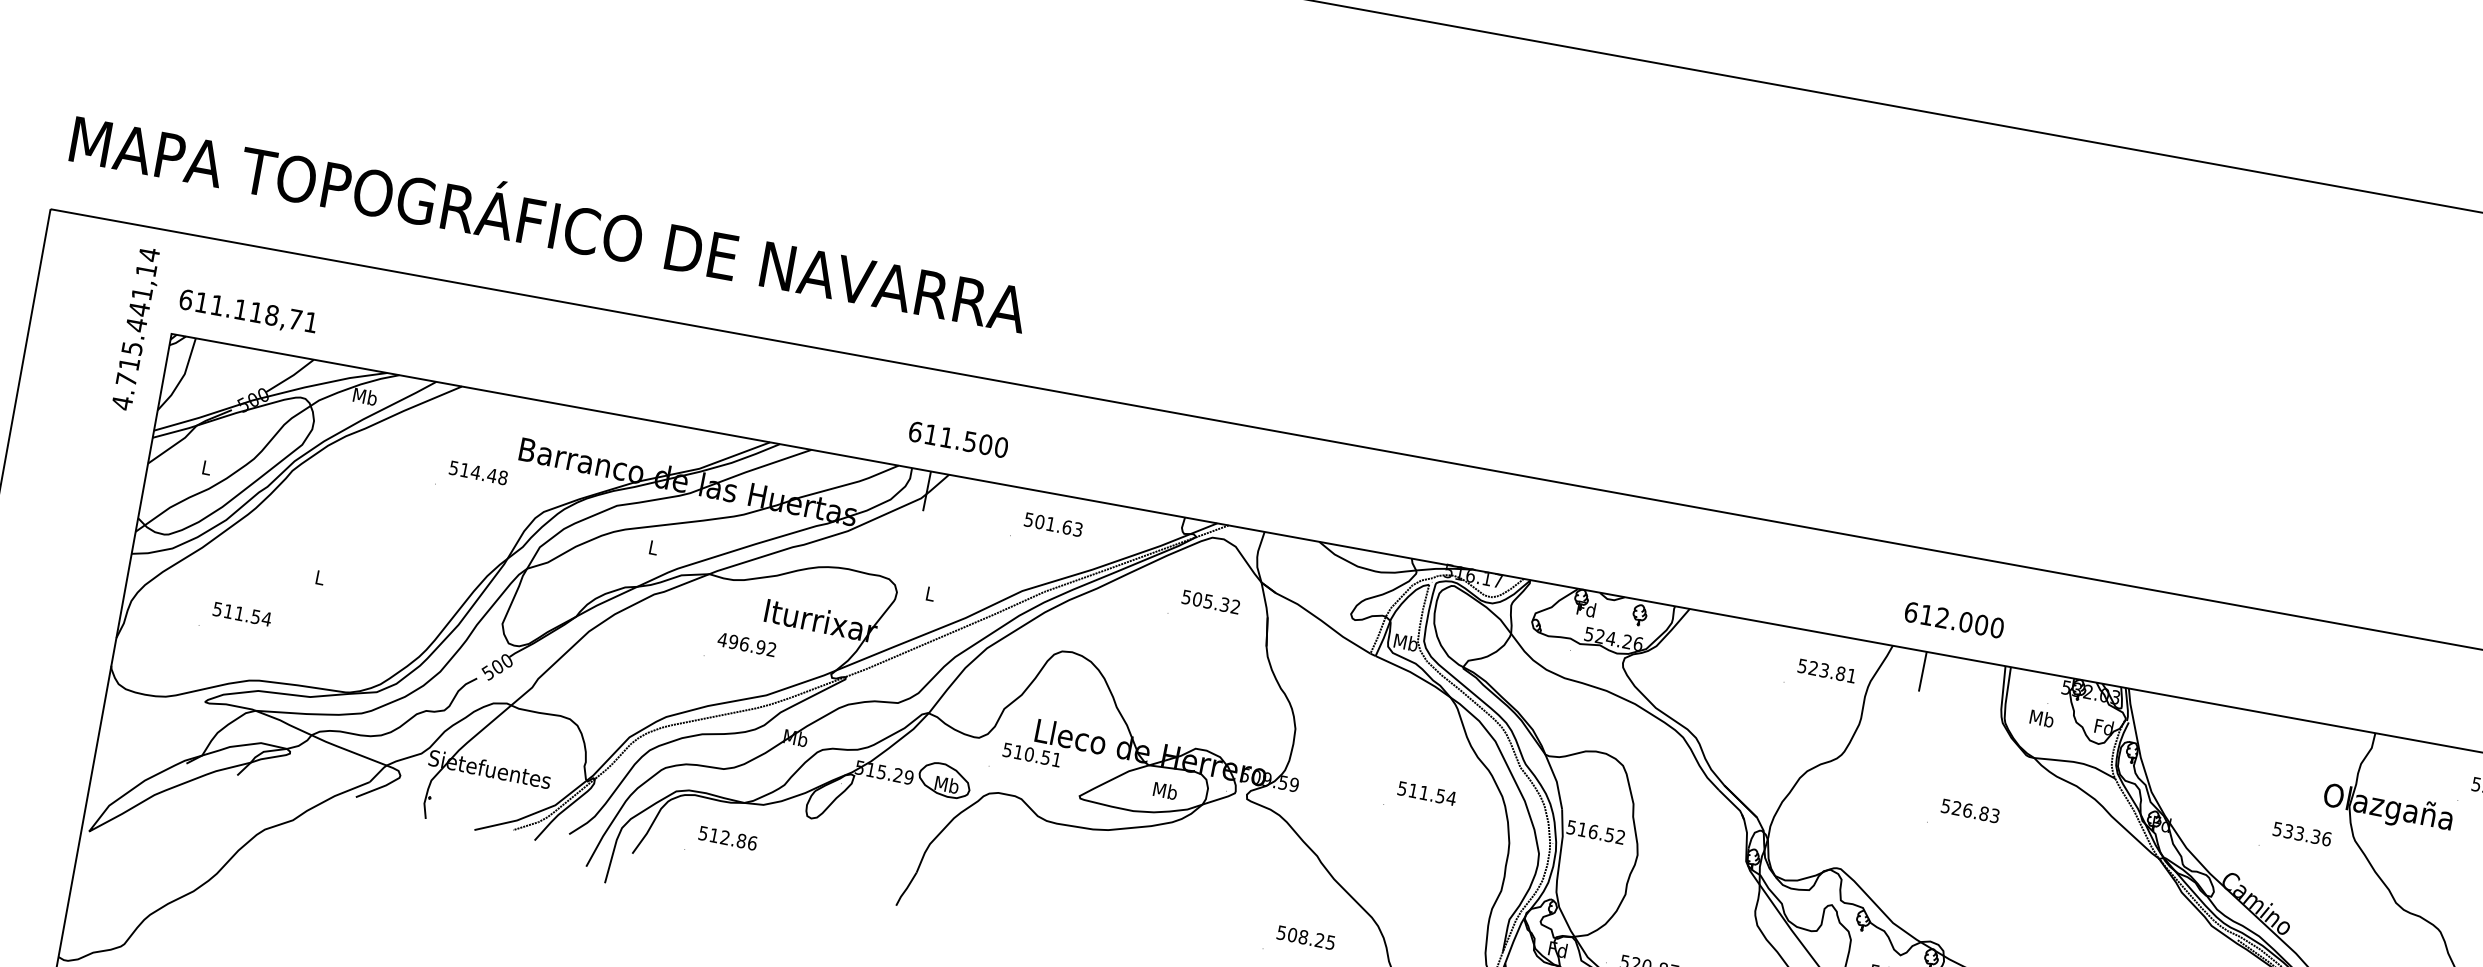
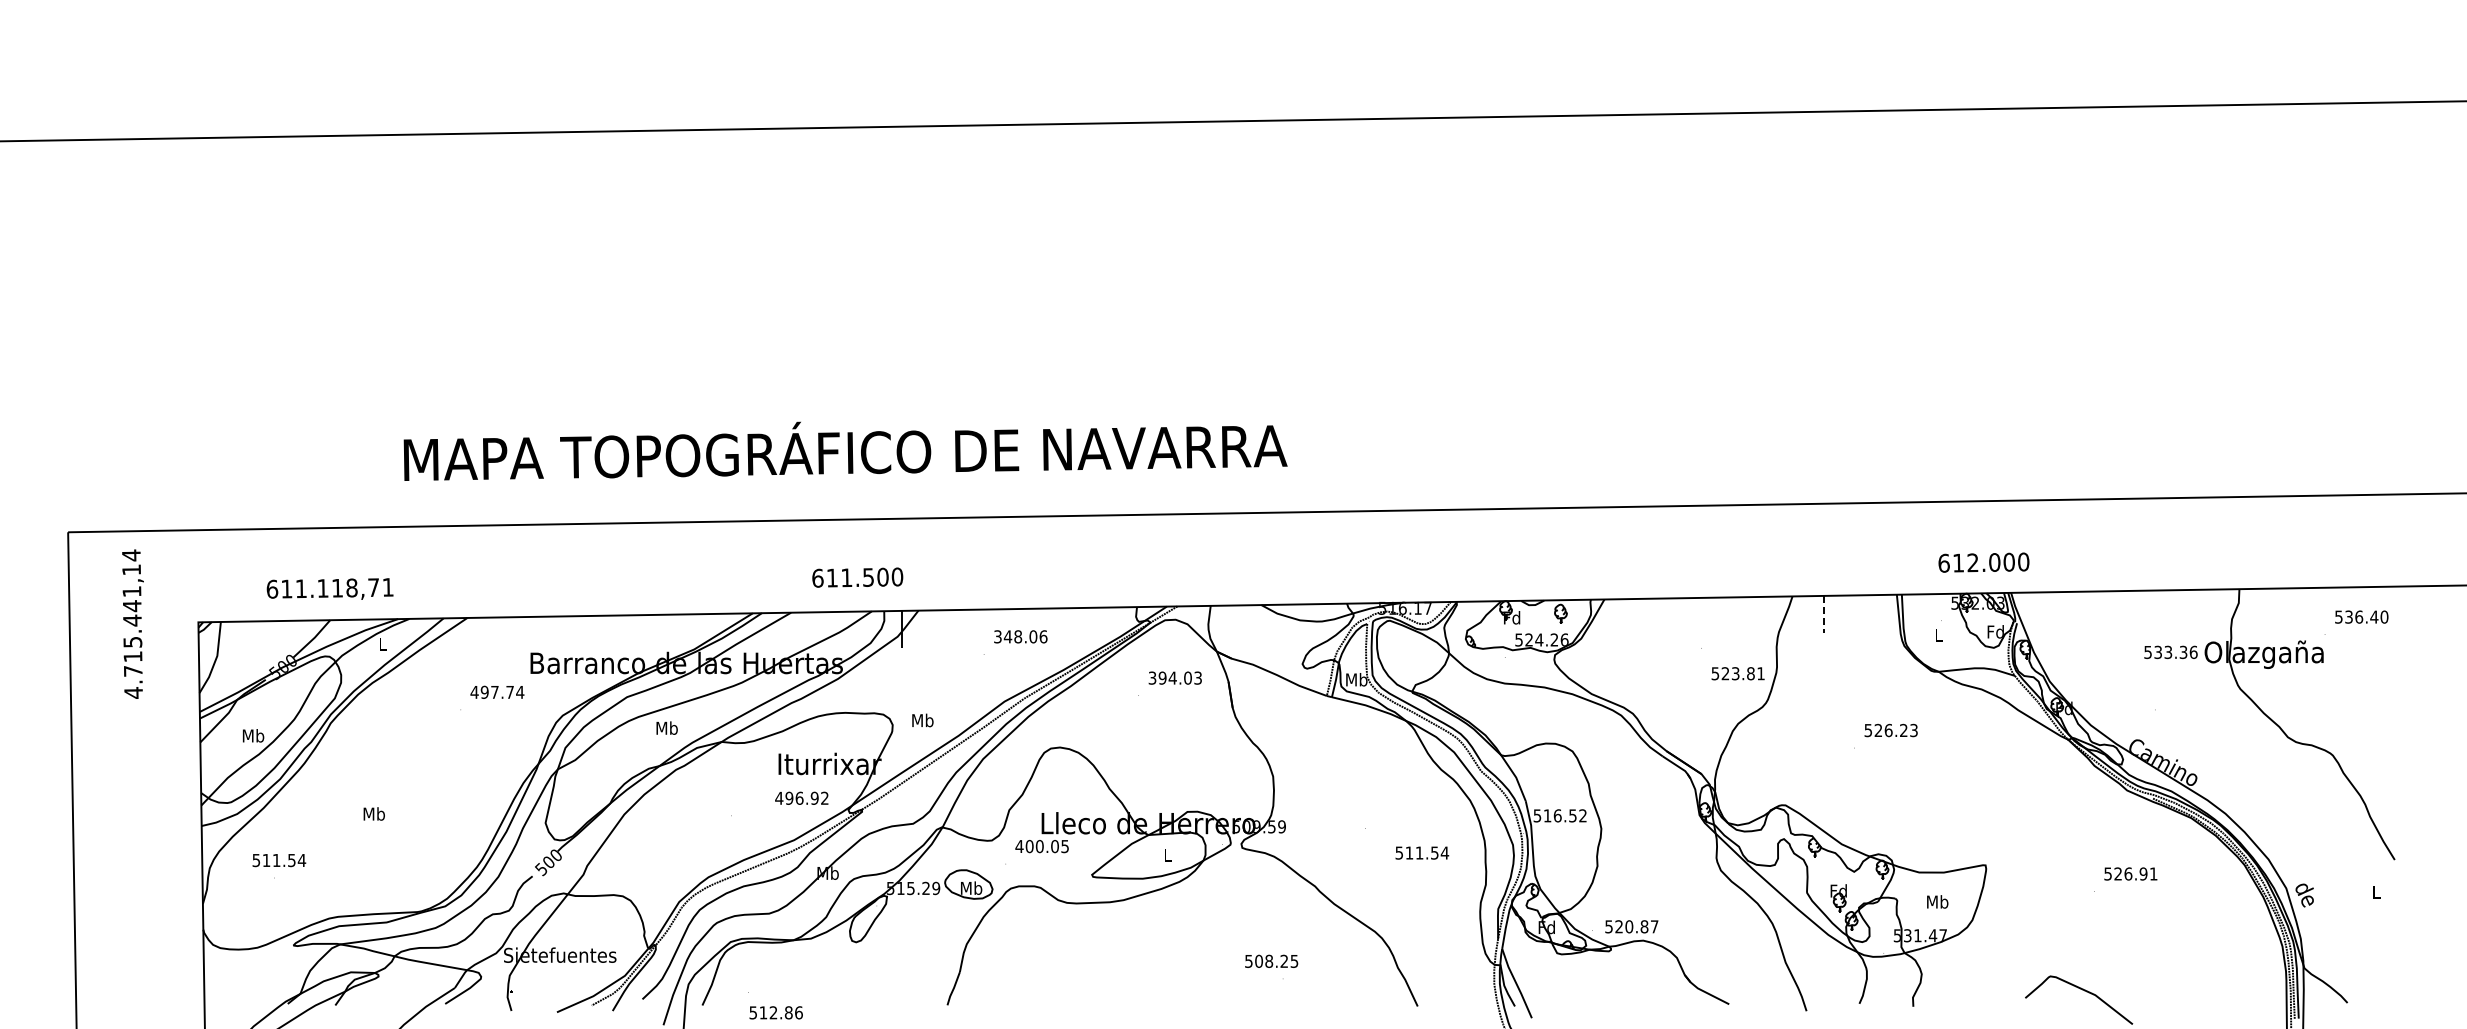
text: (549, 222) -> (845, 450), moved
text: (247, 311) -> (329, 588), moved
text: (135, 328) -> (132, 623), moved
text: (365, 395) -> (382, 643), Mb -> L
text: (958, 439) -> (857, 577), moved
text: (206, 467) -> (253, 735), L -> Mb
text: (478, 472) -> (497, 691), 514.48 -> 497.74
text: (1053, 524) -> (1020, 636), 501.63 -> 348.06
text: (652, 546) -> (666, 727), L -> Mb
text: (319, 576) -> (373, 813), L -> Mb
text: (929, 593) -> (922, 720), L -> Mb
text: (1211, 601) -> (1175, 677), 505.32 -> 394.03
text: (242, 614) -> (279, 860), moved
text: (1953, 619) -> (1983, 562), moved
text: (746, 643) -> (801, 797), moved
text: (1826, 670) -> (1737, 673), moved
line: (1922, 671) -> (1823, 614), solid -> dashed
text: (2041, 717) -> (1938, 634), Mb -> L
text: (1031, 754) -> (1041, 846), 510.51 -> 400.05
text: (1165, 790) -> (1167, 854), Mb -> L
text: (1427, 793) -> (1422, 852), moved
text: (1983, 813) -> (1903, 730), 526.83 -> 526.23
text: (2301, 834) -> (2170, 652), moved
text: (727, 837) -> (775, 1012), moved
text: (1306, 936) -> (1271, 960), moved

